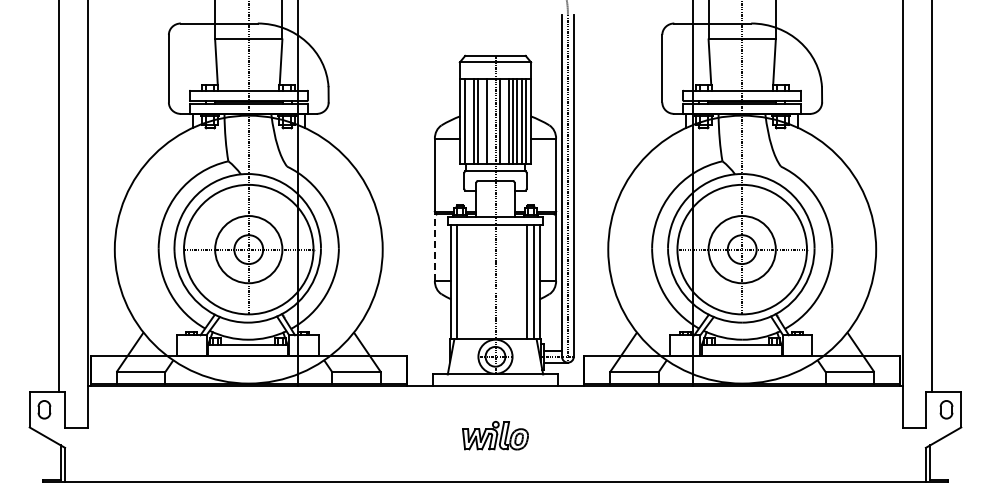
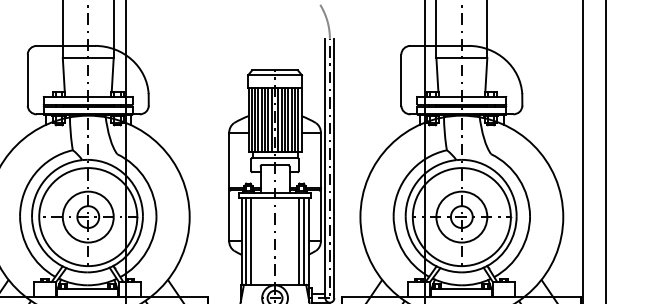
line: (469, 121) -> (255, 120), added
line: (482, 121) -> (265, 120), added
line: (491, 121) -> (272, 120), added
line: (504, 121) -> (281, 120), added
line: (434, 247) -> (228, 215), dashed -> solid
line: (463, 282) -> (250, 241), added

